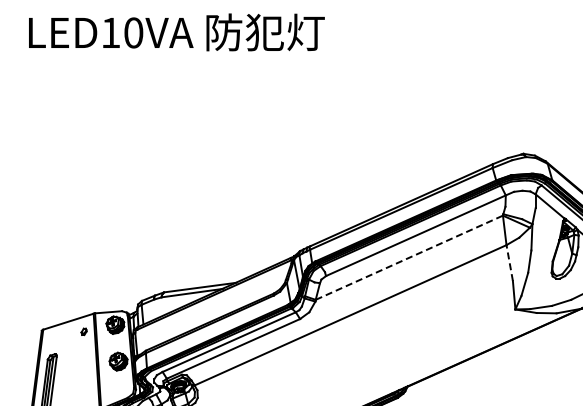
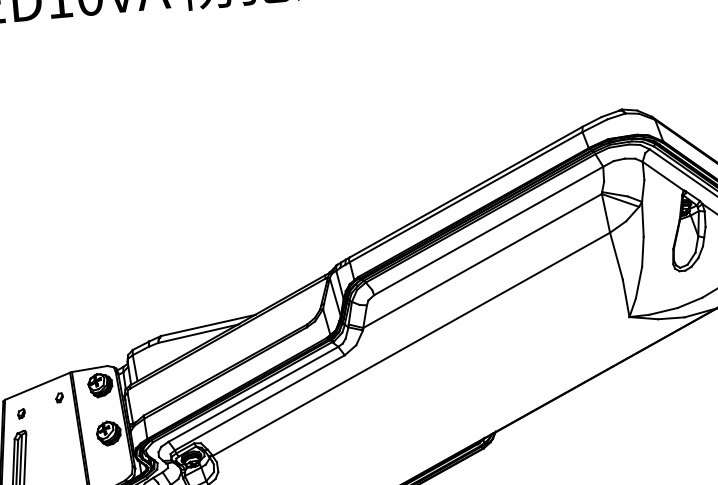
line: (409, 257) -> (482, 260), dashed -> solid
line: (509, 262) -> (616, 255), dashed -> solid
part: (54, 340) -> (21, 412), added

